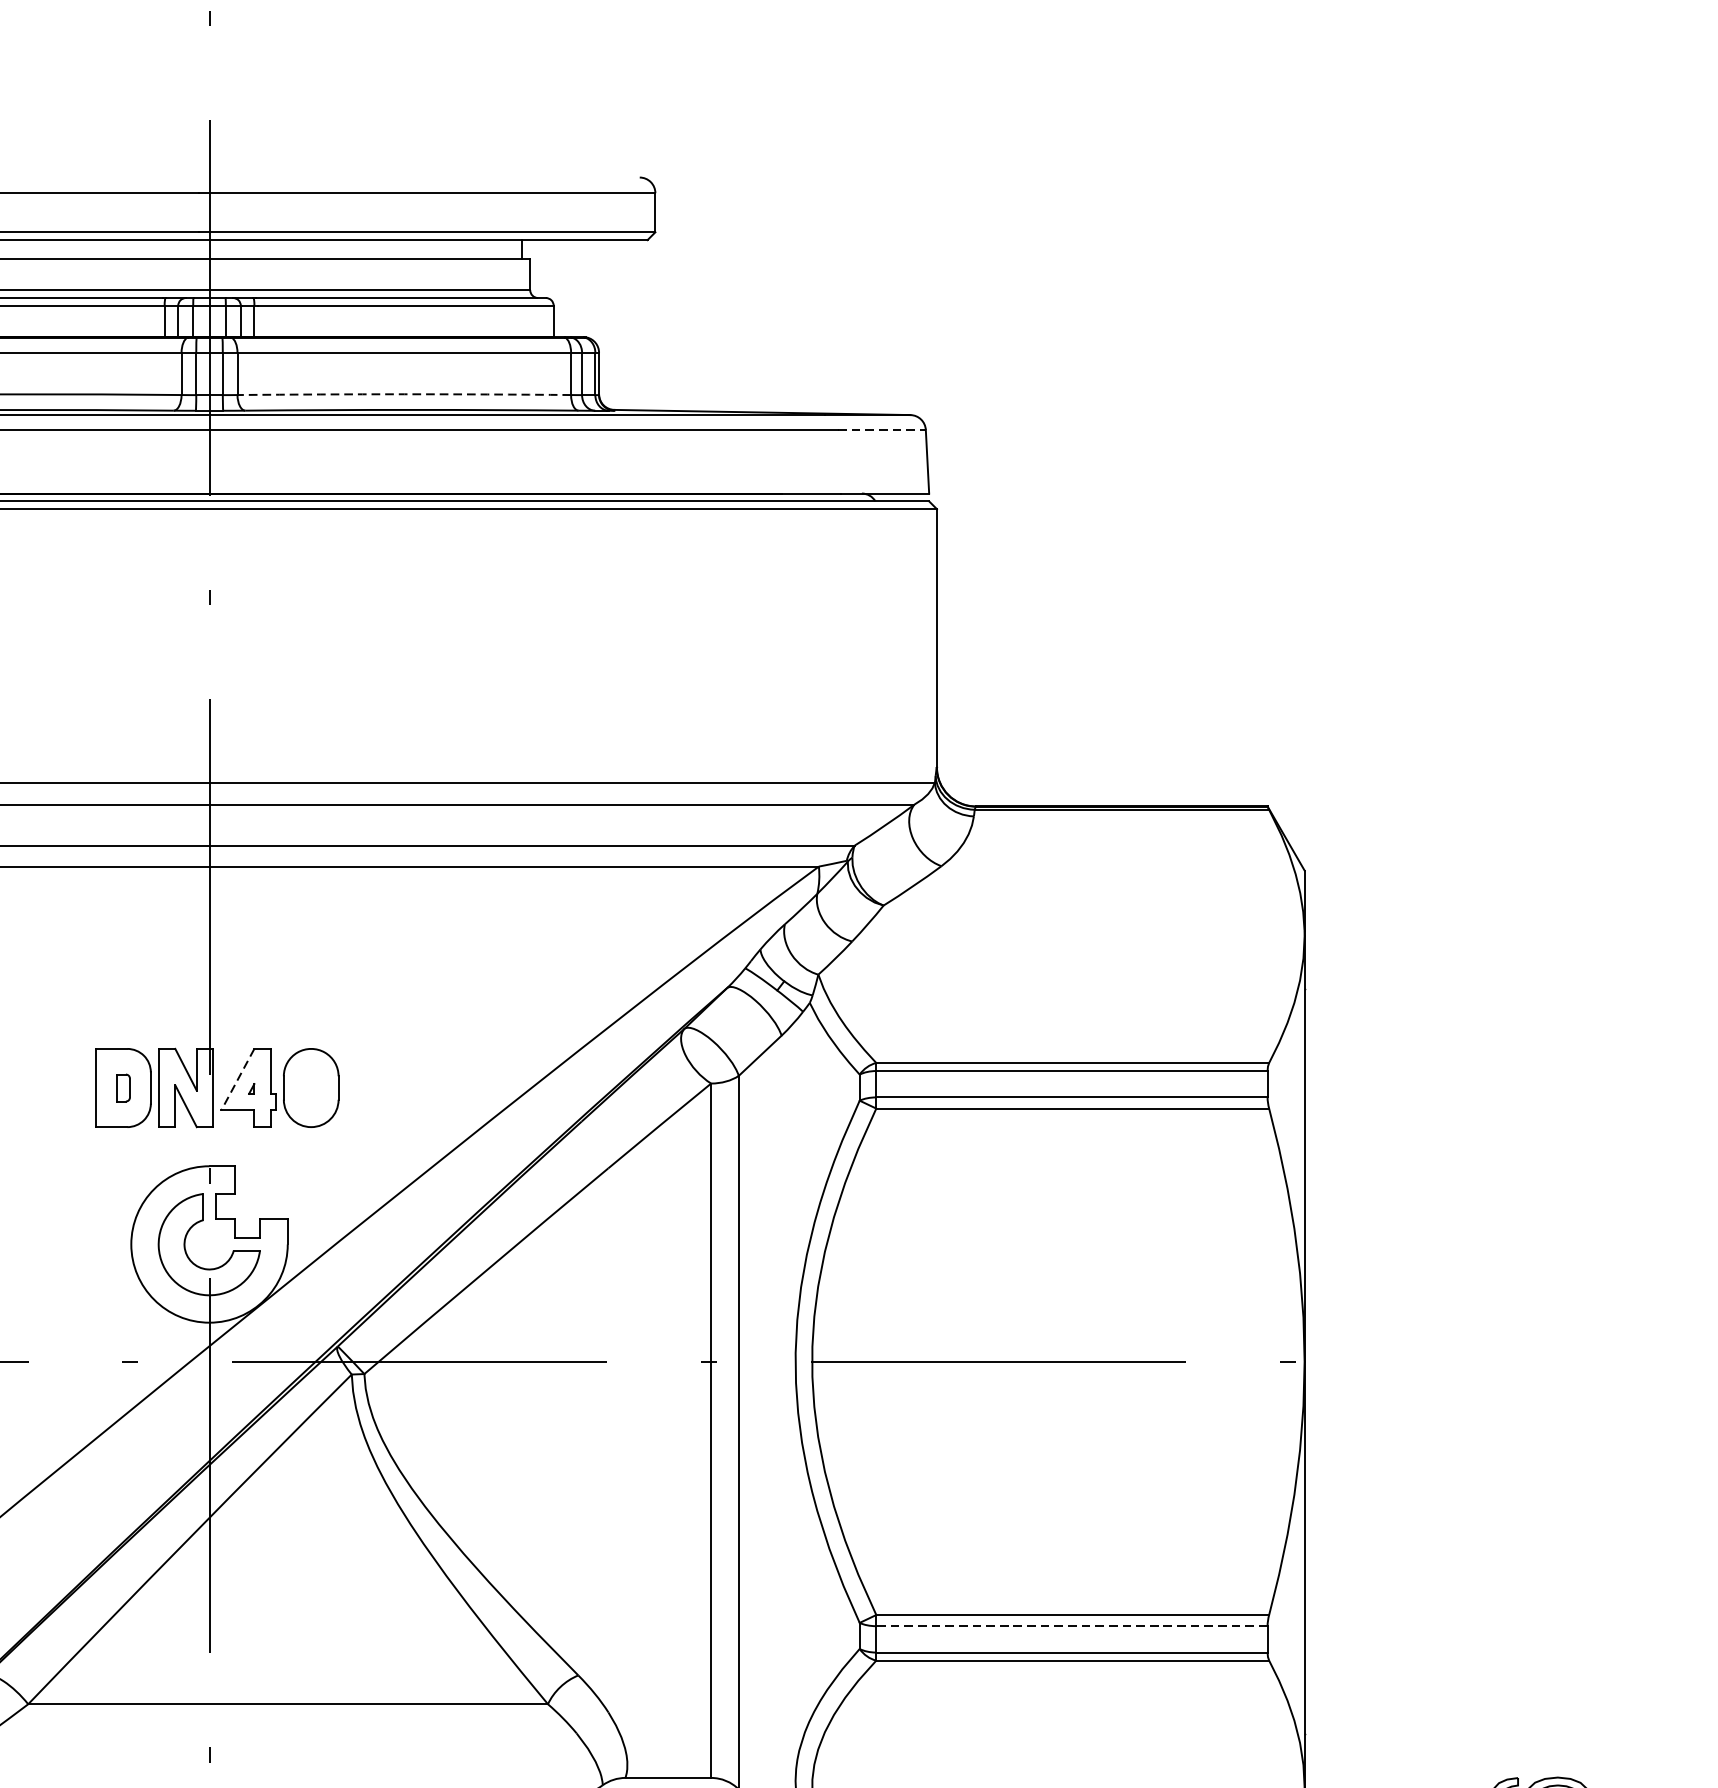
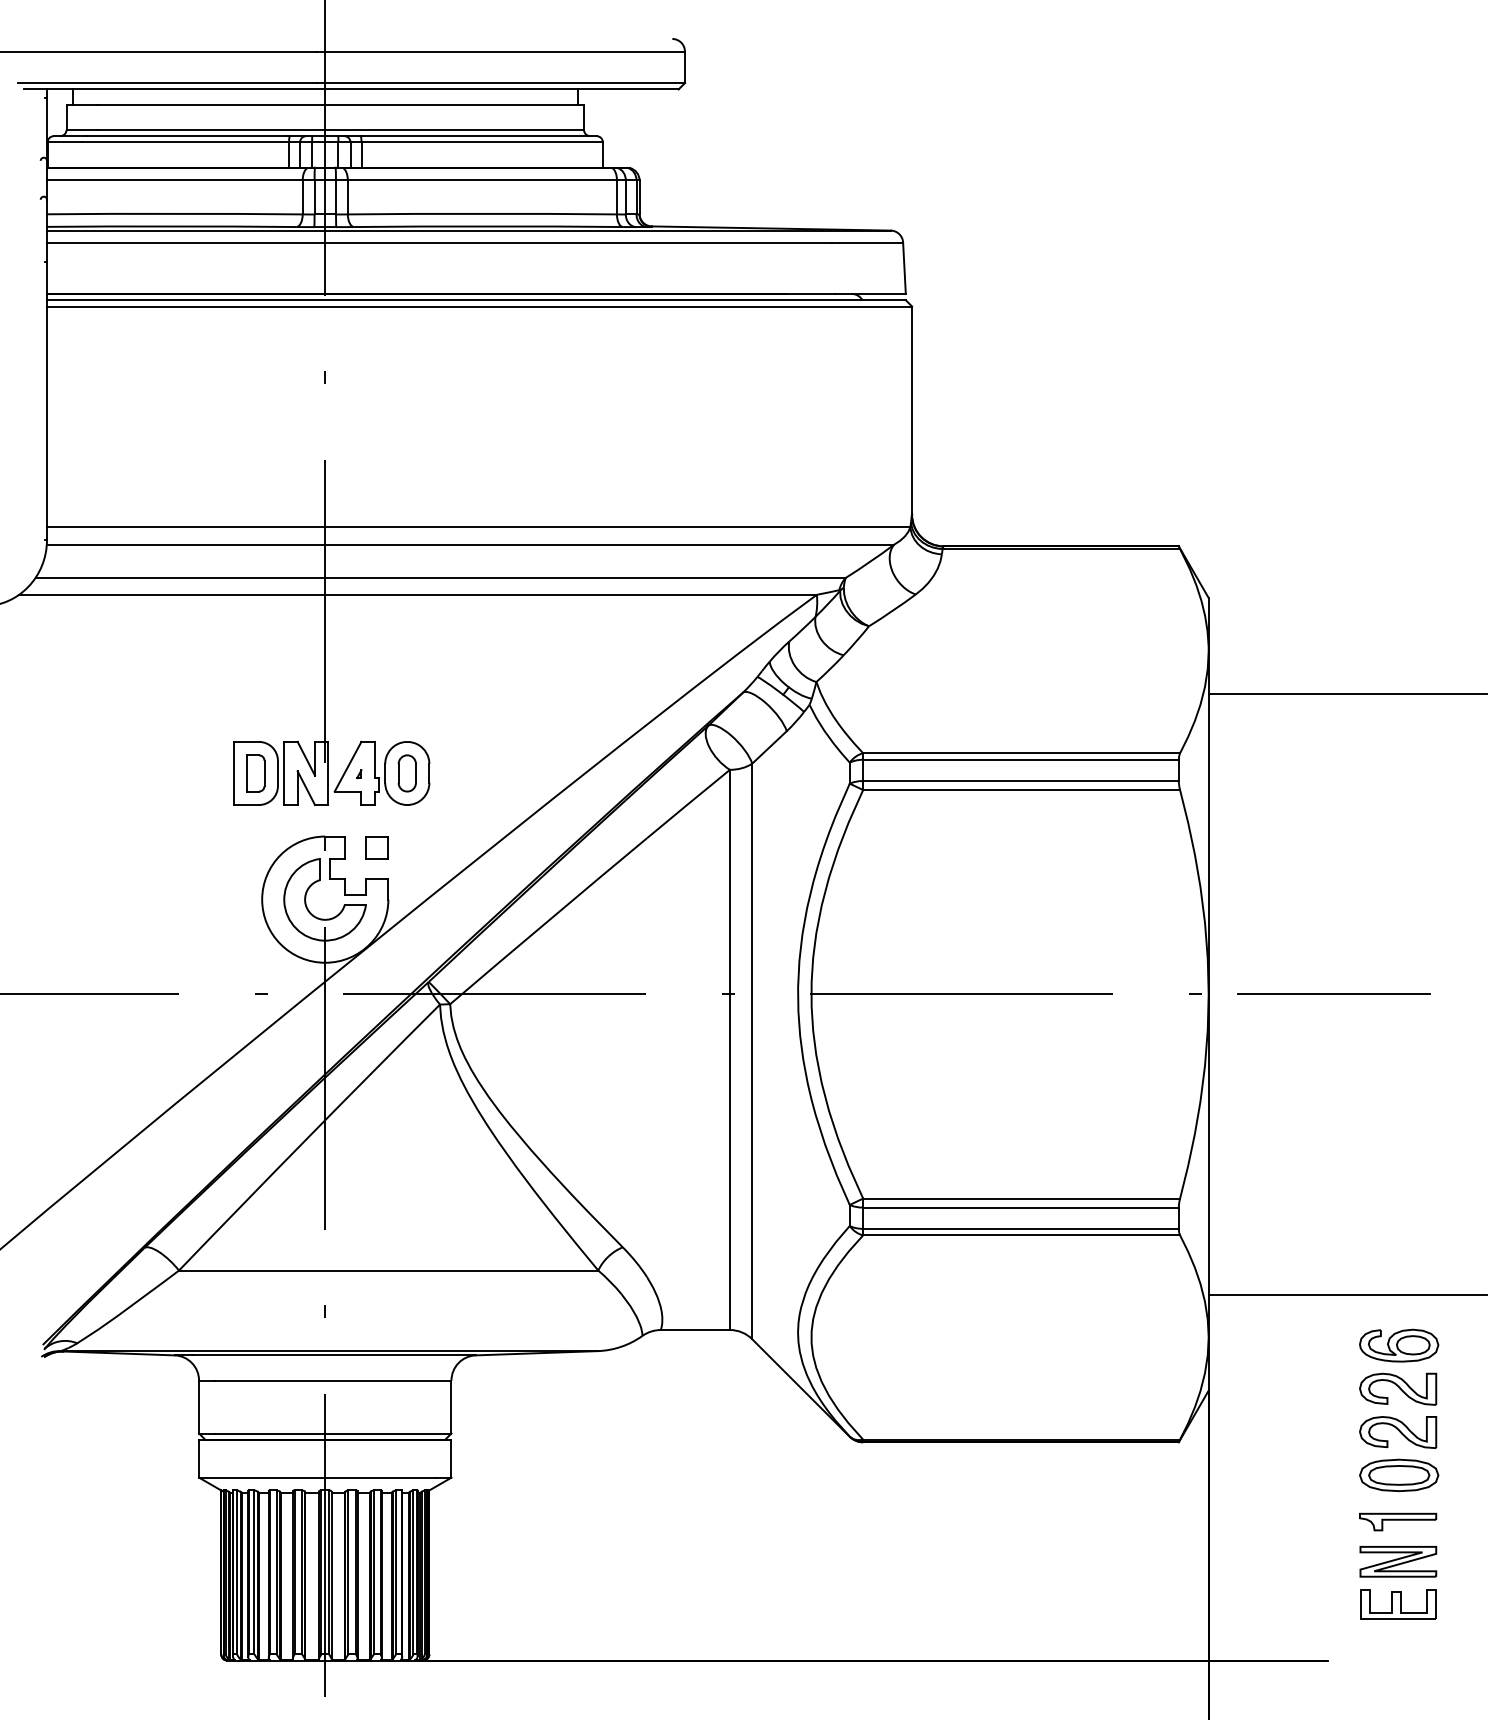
arc: (404, 393) -> (482, 213), dashed -> solid
line: (882, 429) -> (868, 242), dashed -> solid
line: (1476, 988) -> (1347, 693), added
line: (237, 1080) -> (347, 767), dashed -> solid
part: (123, 1088) -> (255, 773), size x1.67
part: (310, 1088) -> (406, 773), added
part: (273, 1179) -> (376, 847), added
line: (1459, 1362) -> (1333, 994), added
line: (1071, 1626) -> (1020, 1207), dashed -> solid
line: (1476, 1733) -> (1347, 1294), added

